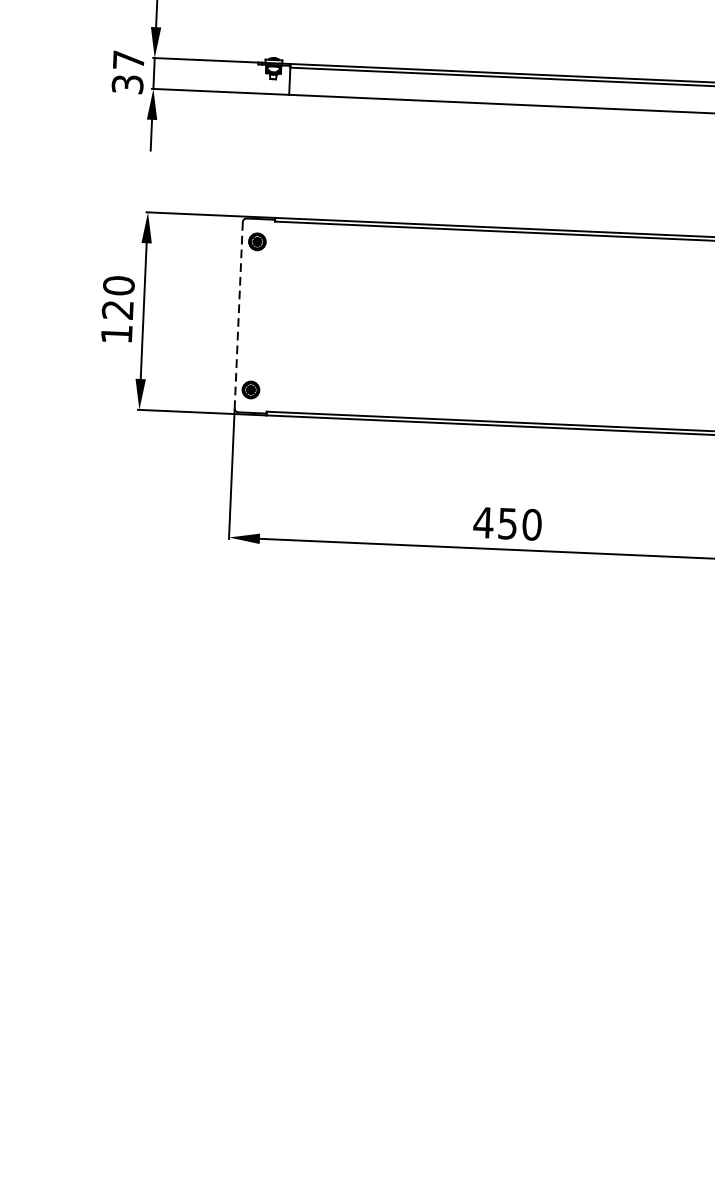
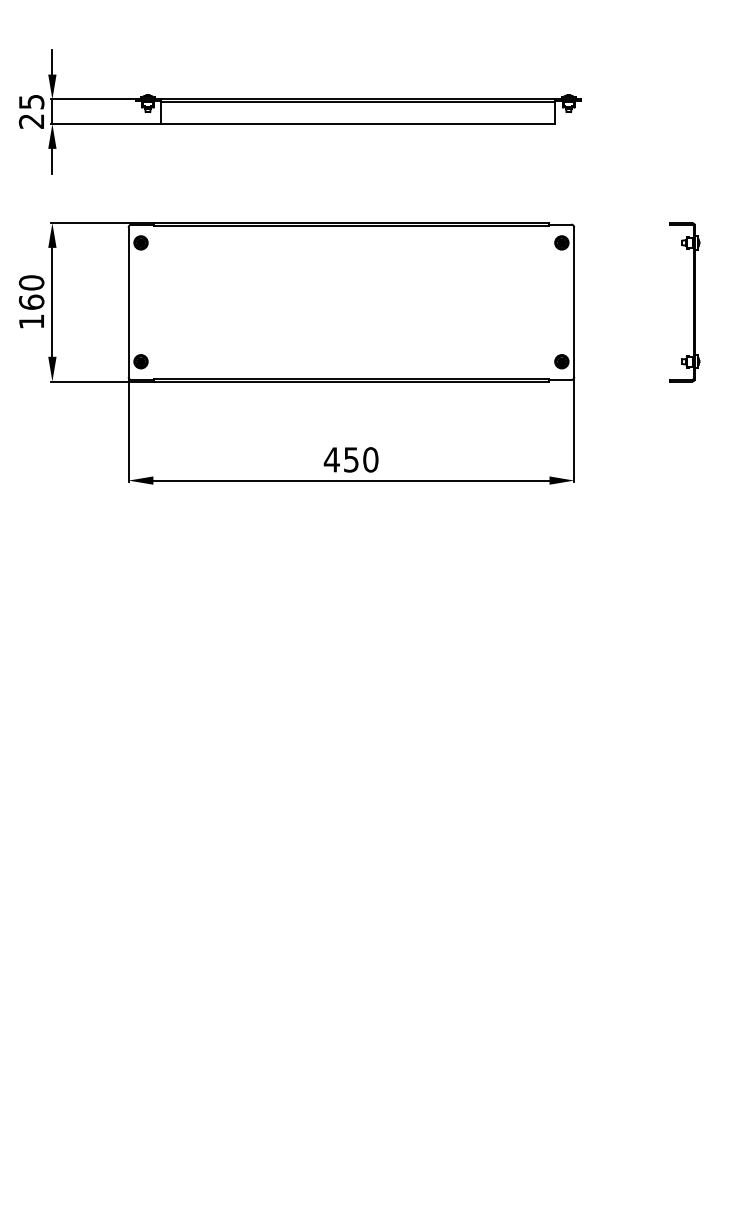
text: (128, 72) -> (31, 111), 37 -> 25
text: (117, 308) -> (31, 301), 120 -> 160
line: (238, 315) -> (128, 302), dashed -> solid

